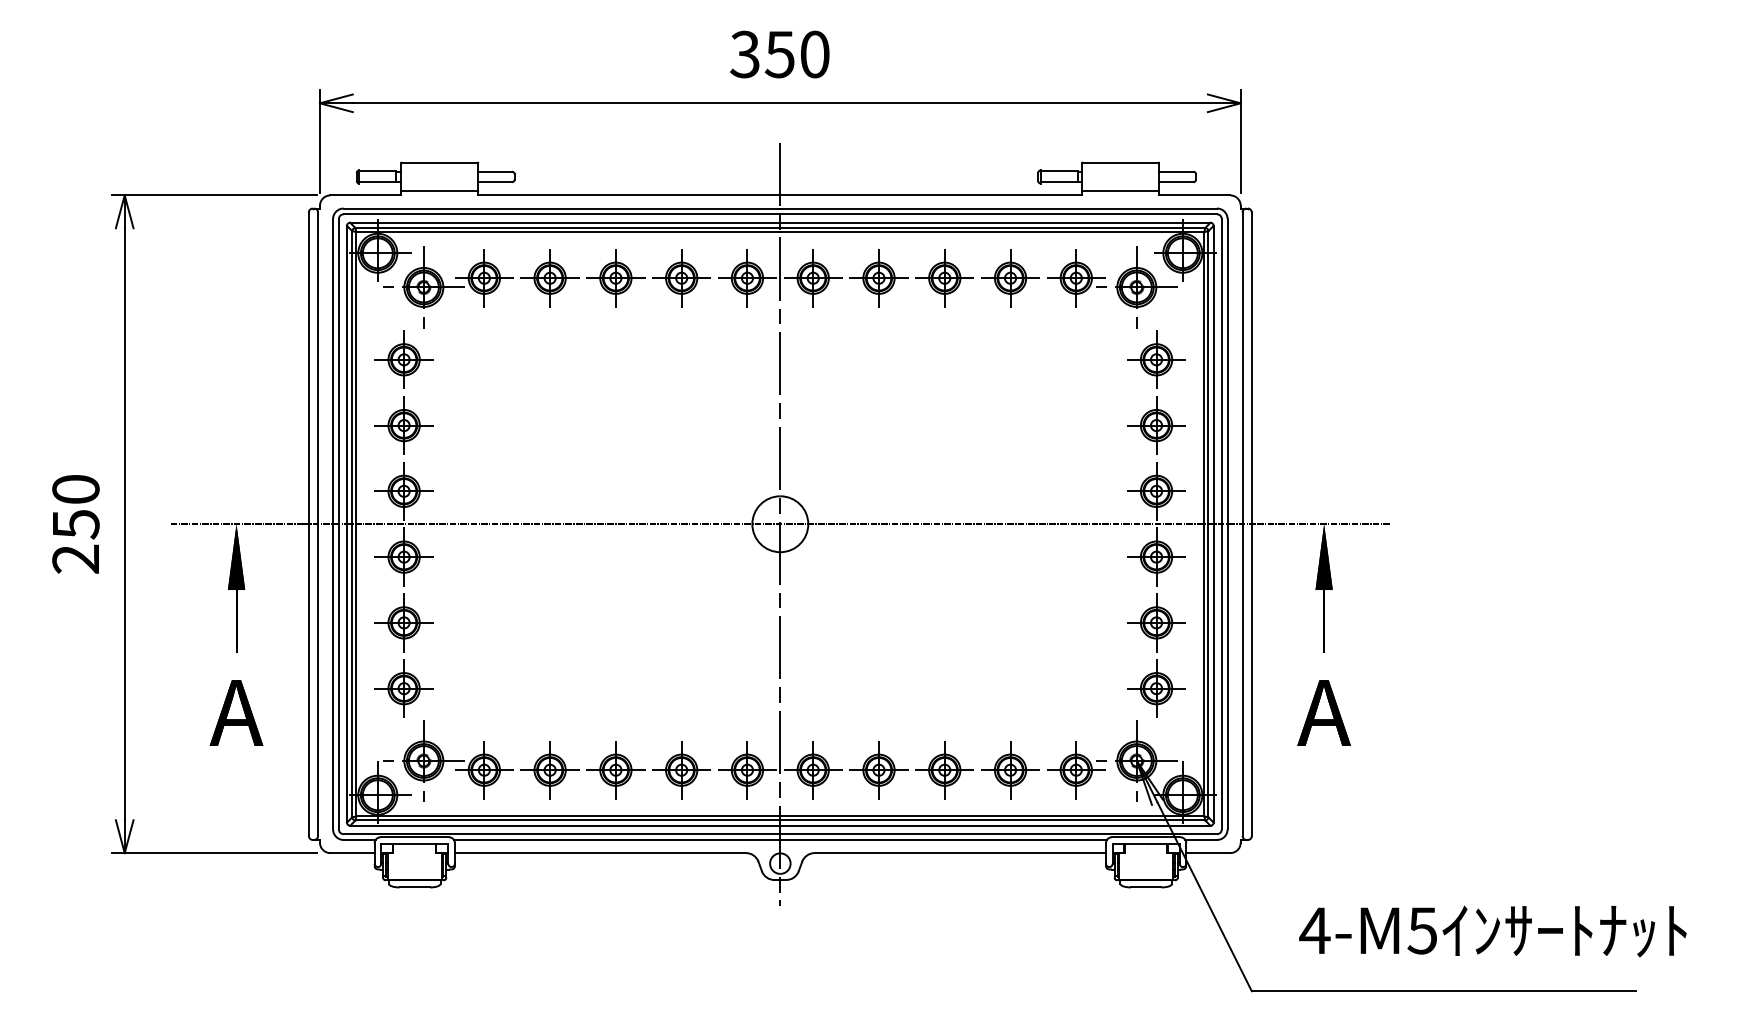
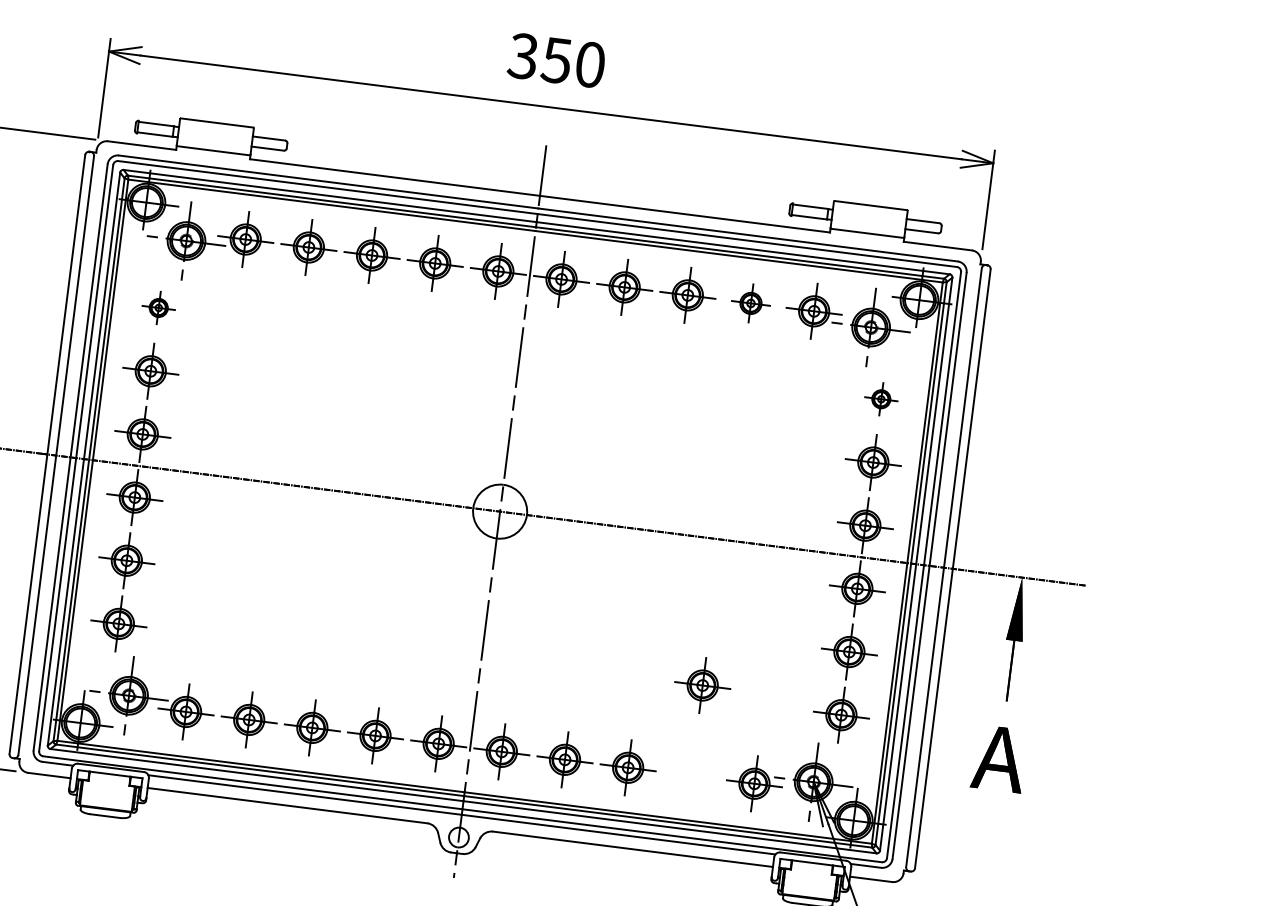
part: (1010, 278) -> (750, 303), size x0.7
part: (403, 359) -> (158, 307), size x0.6
part: (1156, 359) -> (881, 399), size x0.6
part: (1010, 770) -> (702, 685), moved

